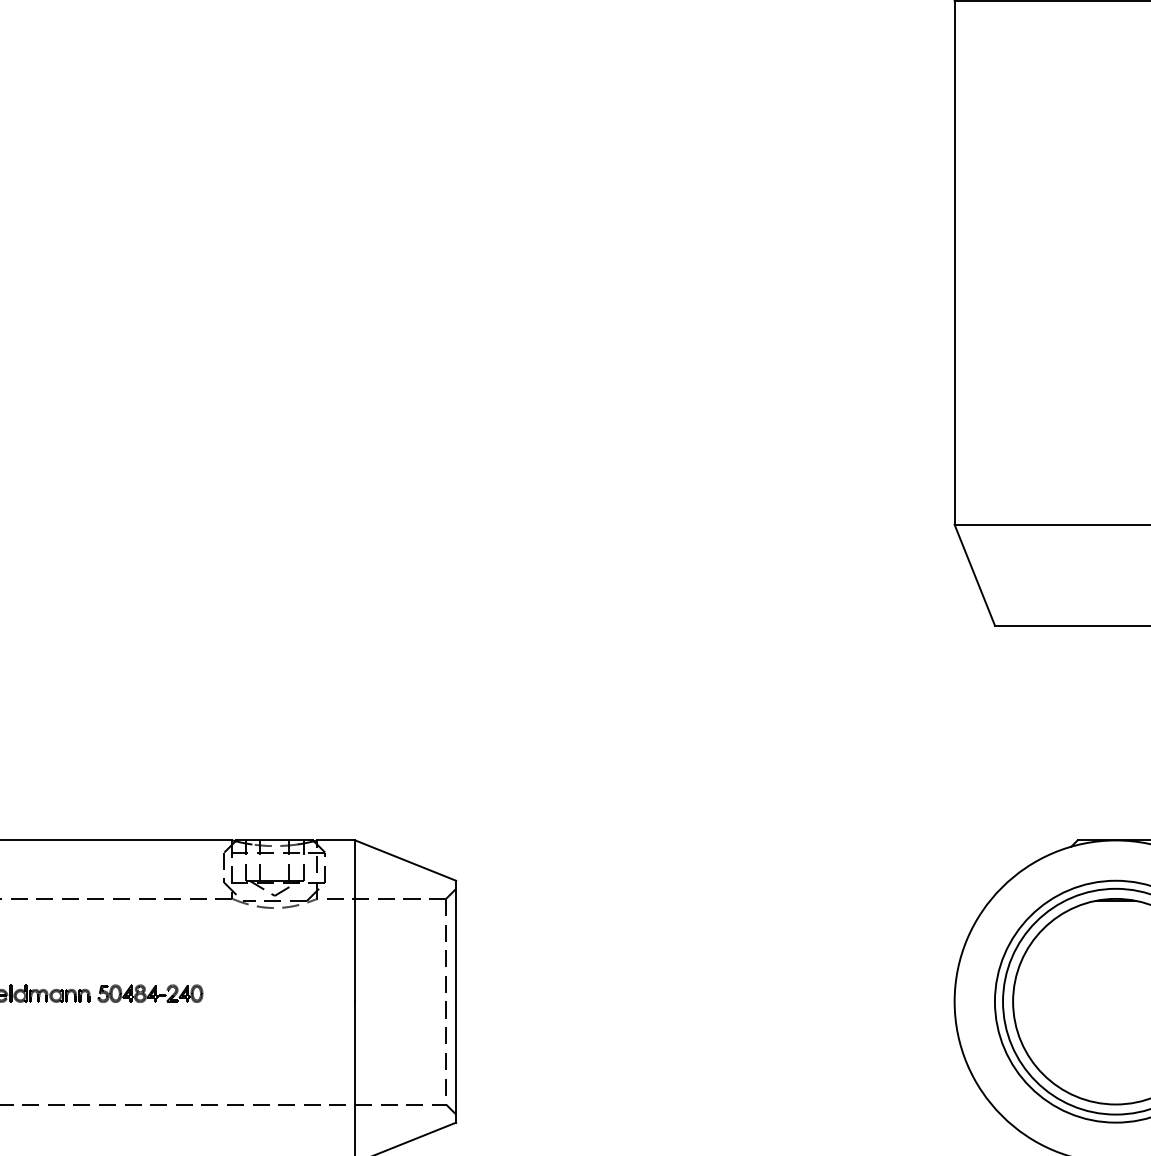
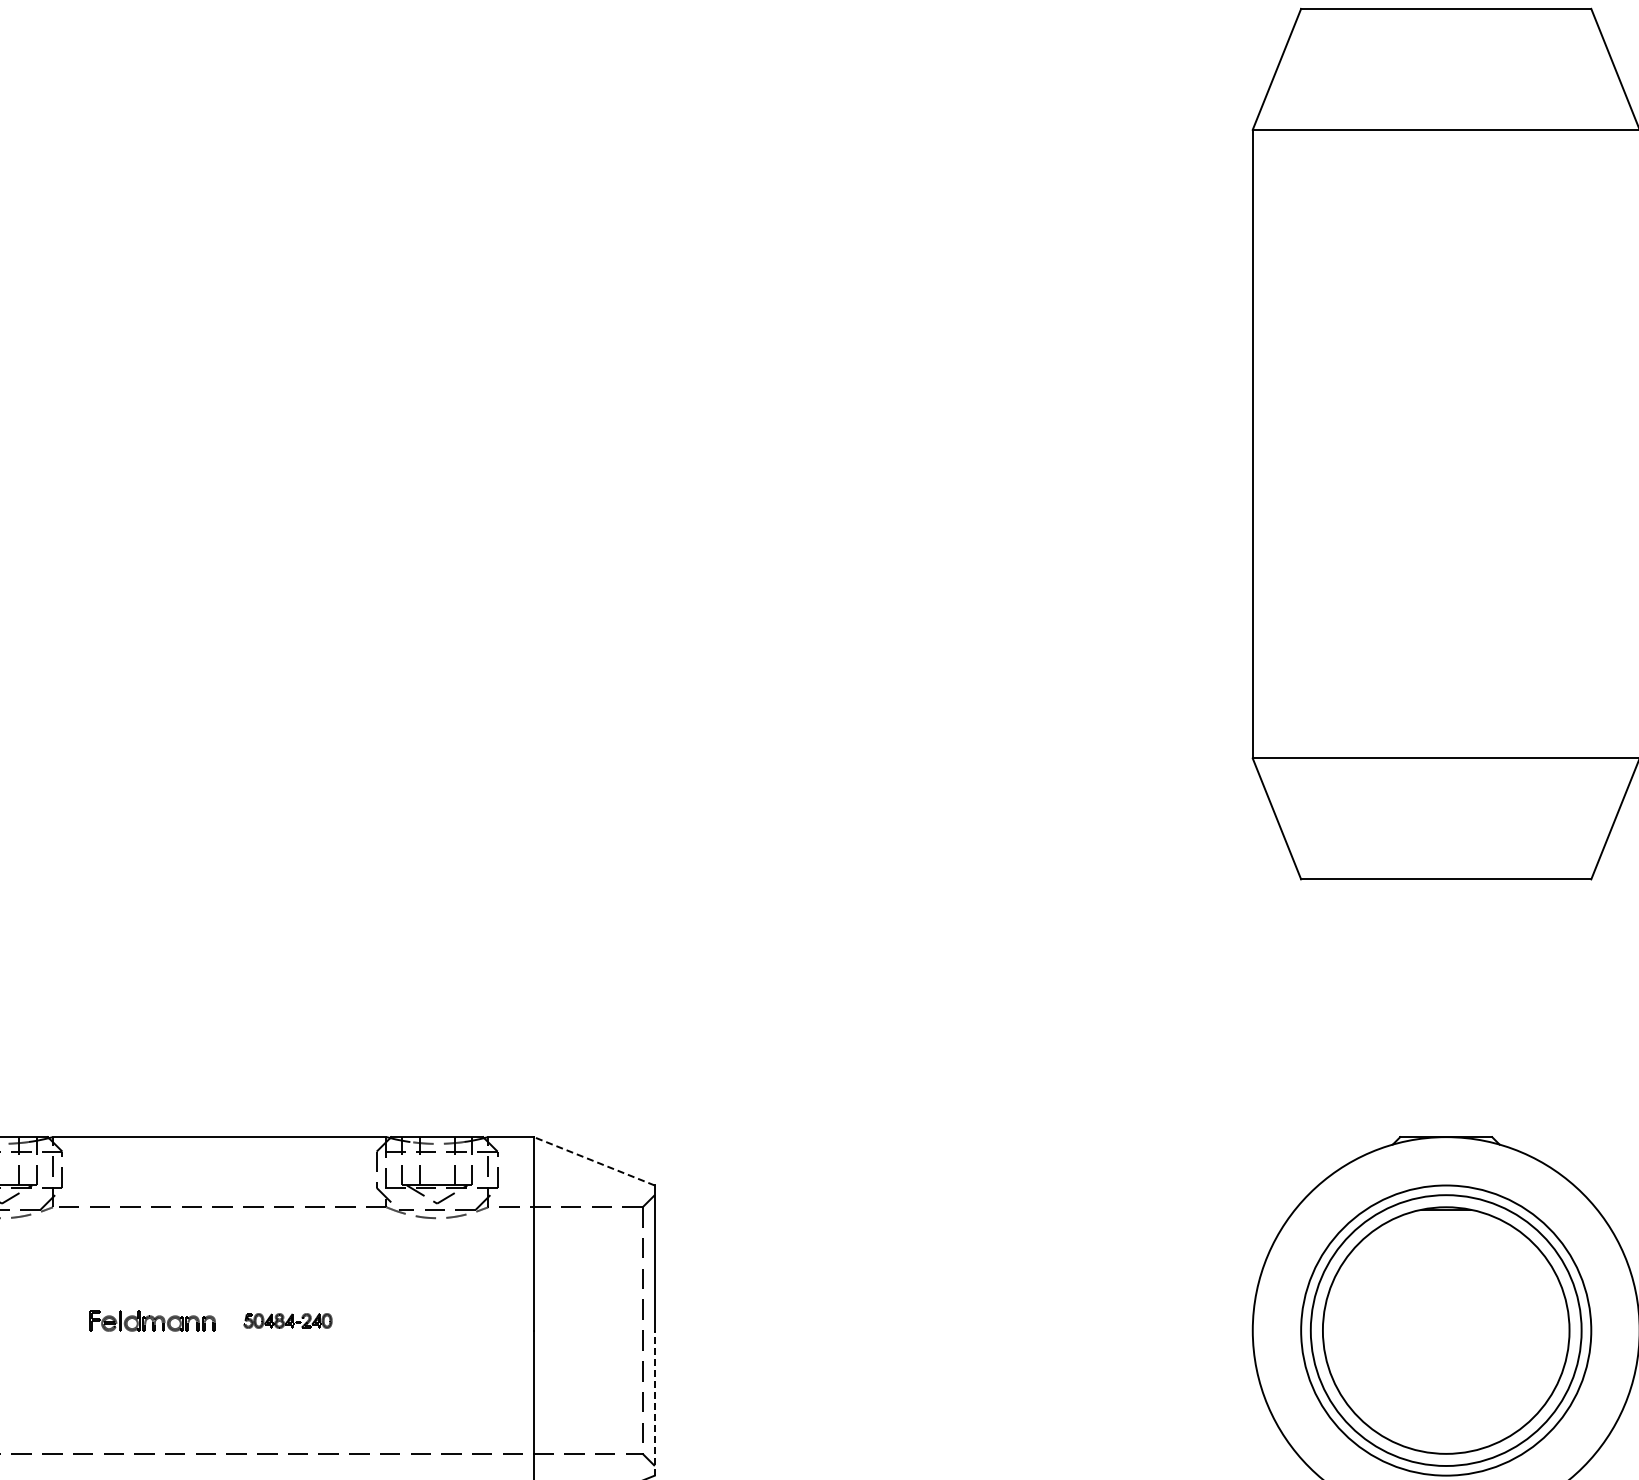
line: (405, 860) -> (593, 1161), solid -> dashed
part: (149, 993) -> (287, 1320), size x0.7
line: (455, 1062) -> (654, 1403), solid -> dashed

